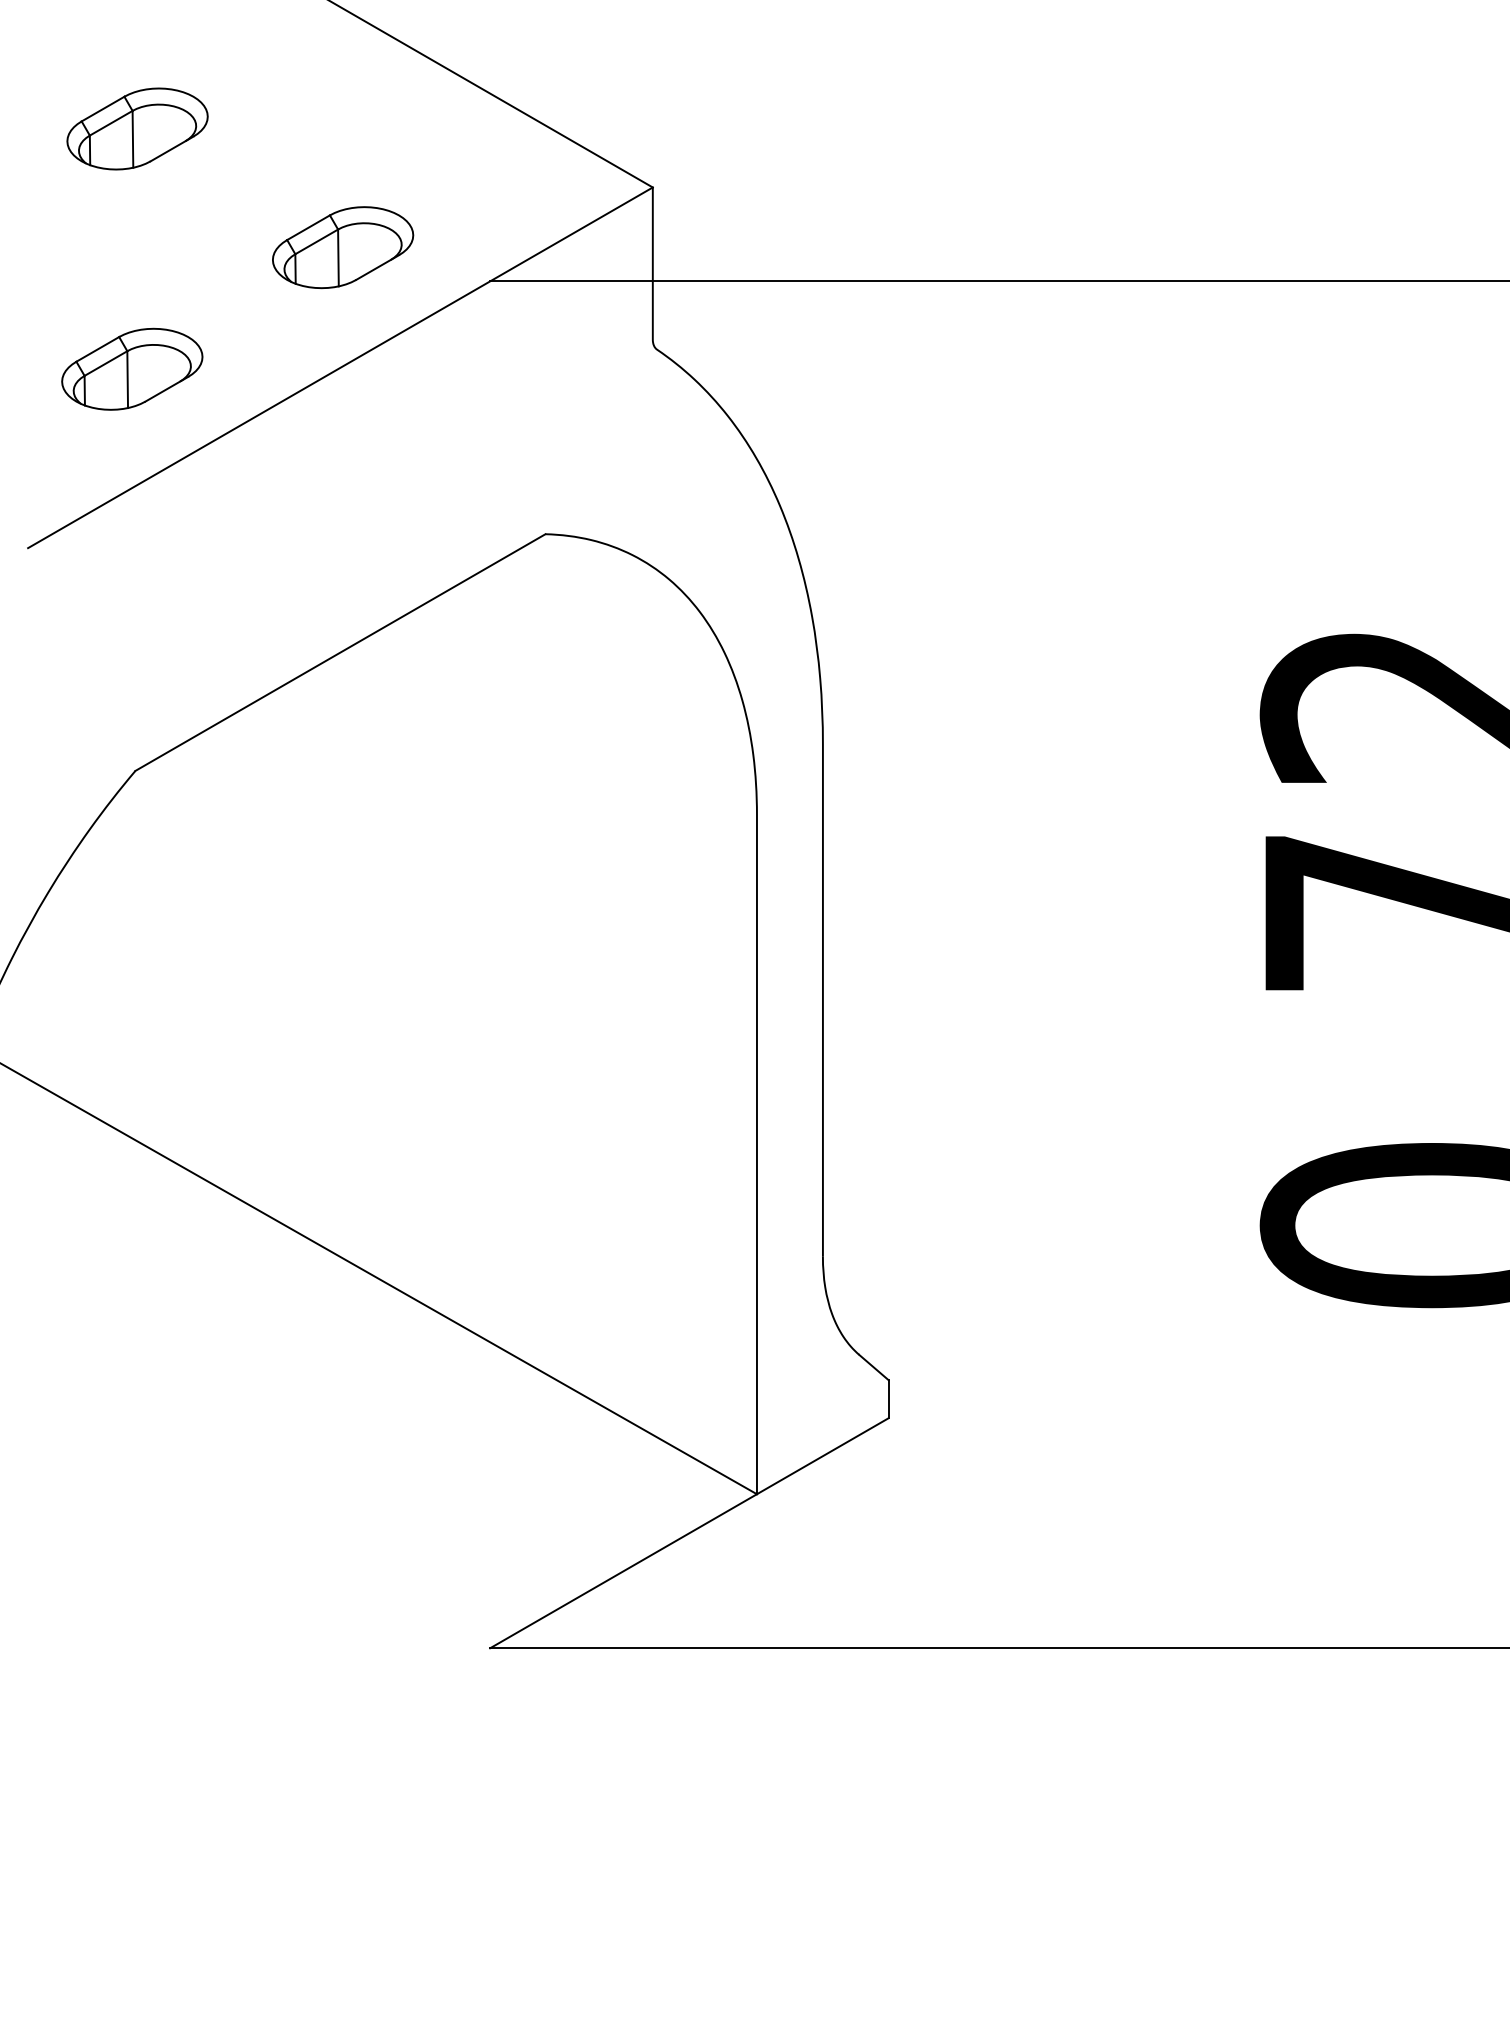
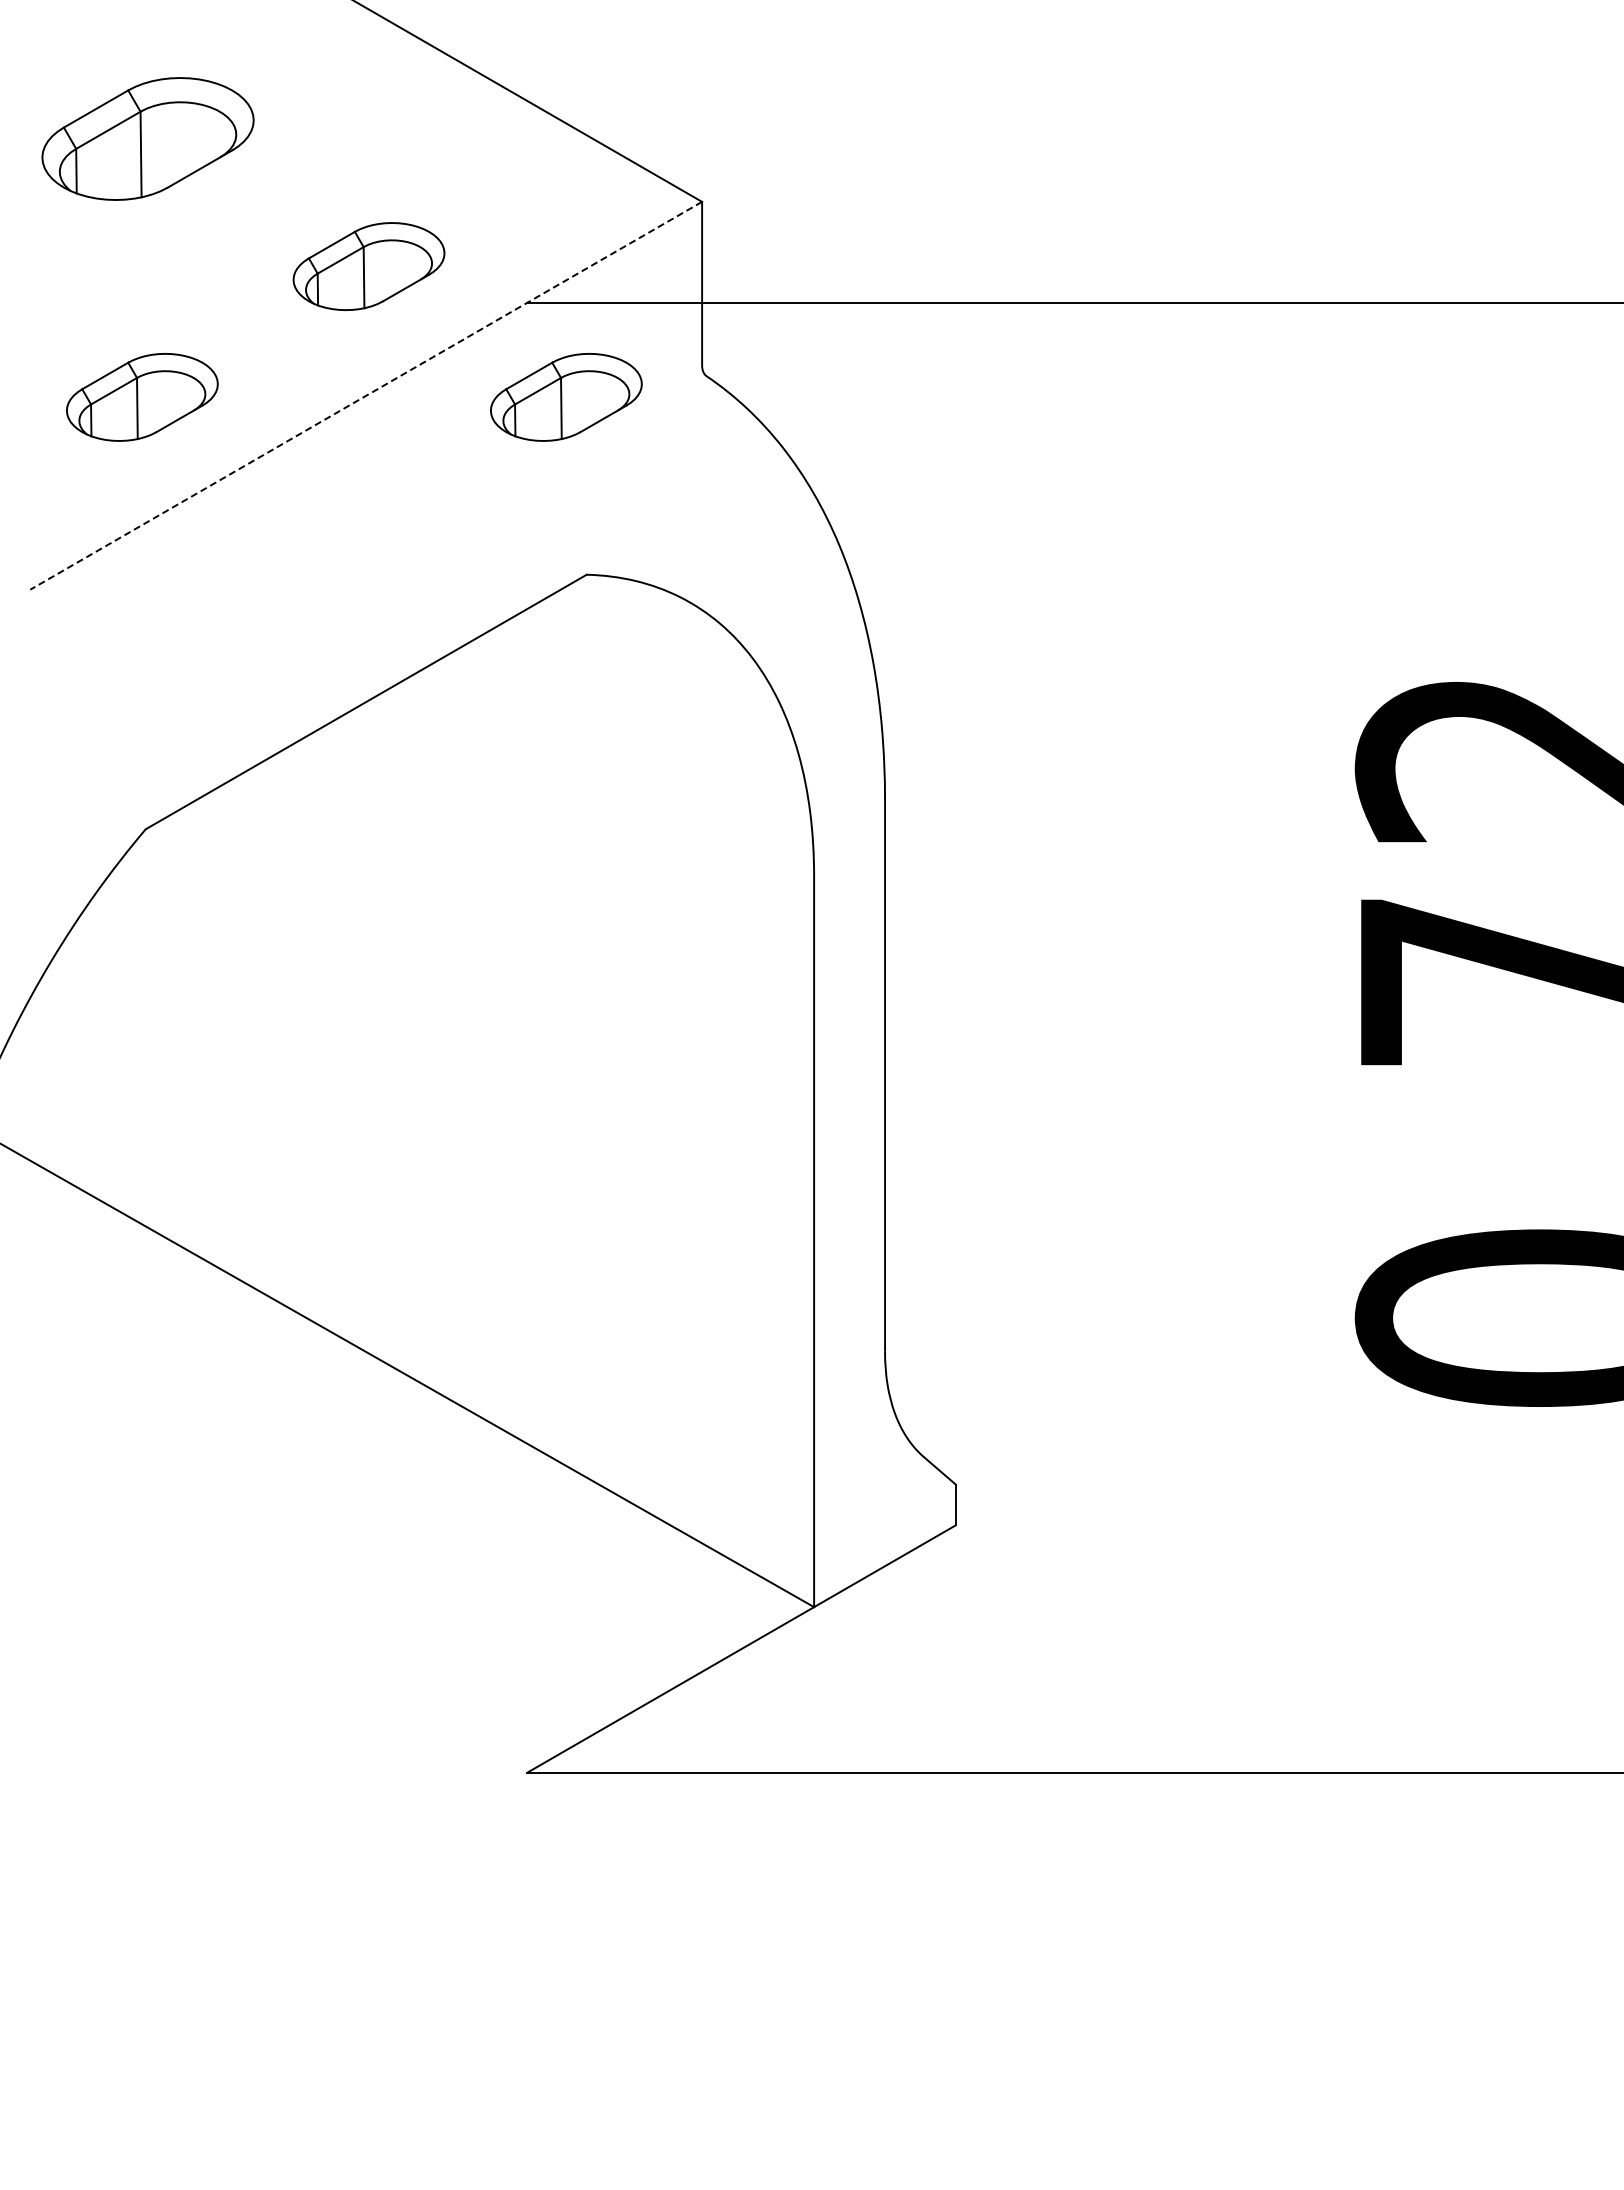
part: (137, 128) -> (147, 138), size x1.4
line: (340, 367) -> (366, 395), solid -> dashed
part: (526, 369) -> (566, 397), added

